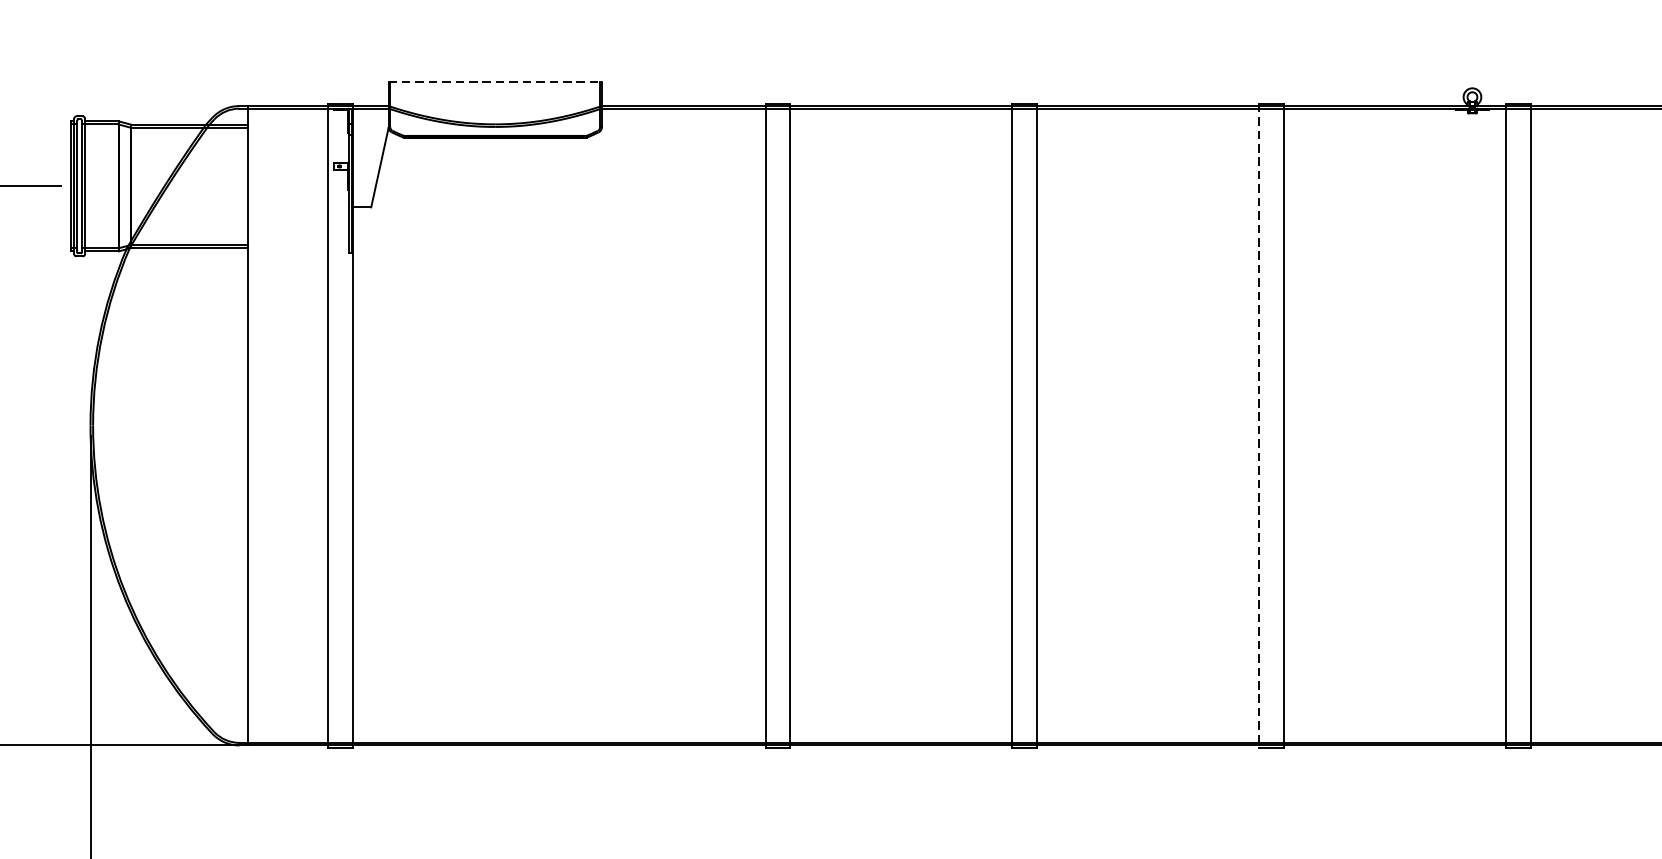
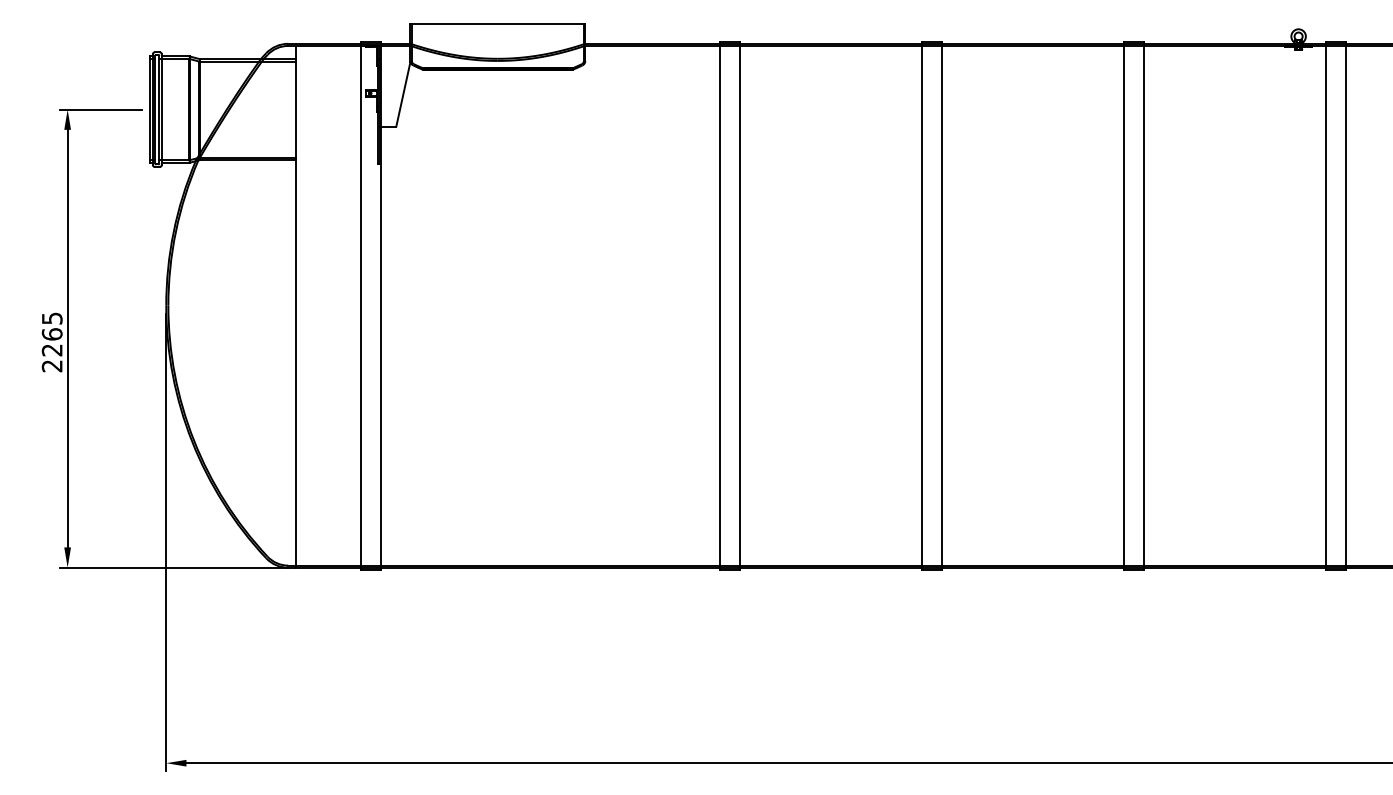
line: (495, 81) -> (498, 23), dashed -> solid
line: (1258, 425) -> (1123, 305), dashed -> solid

